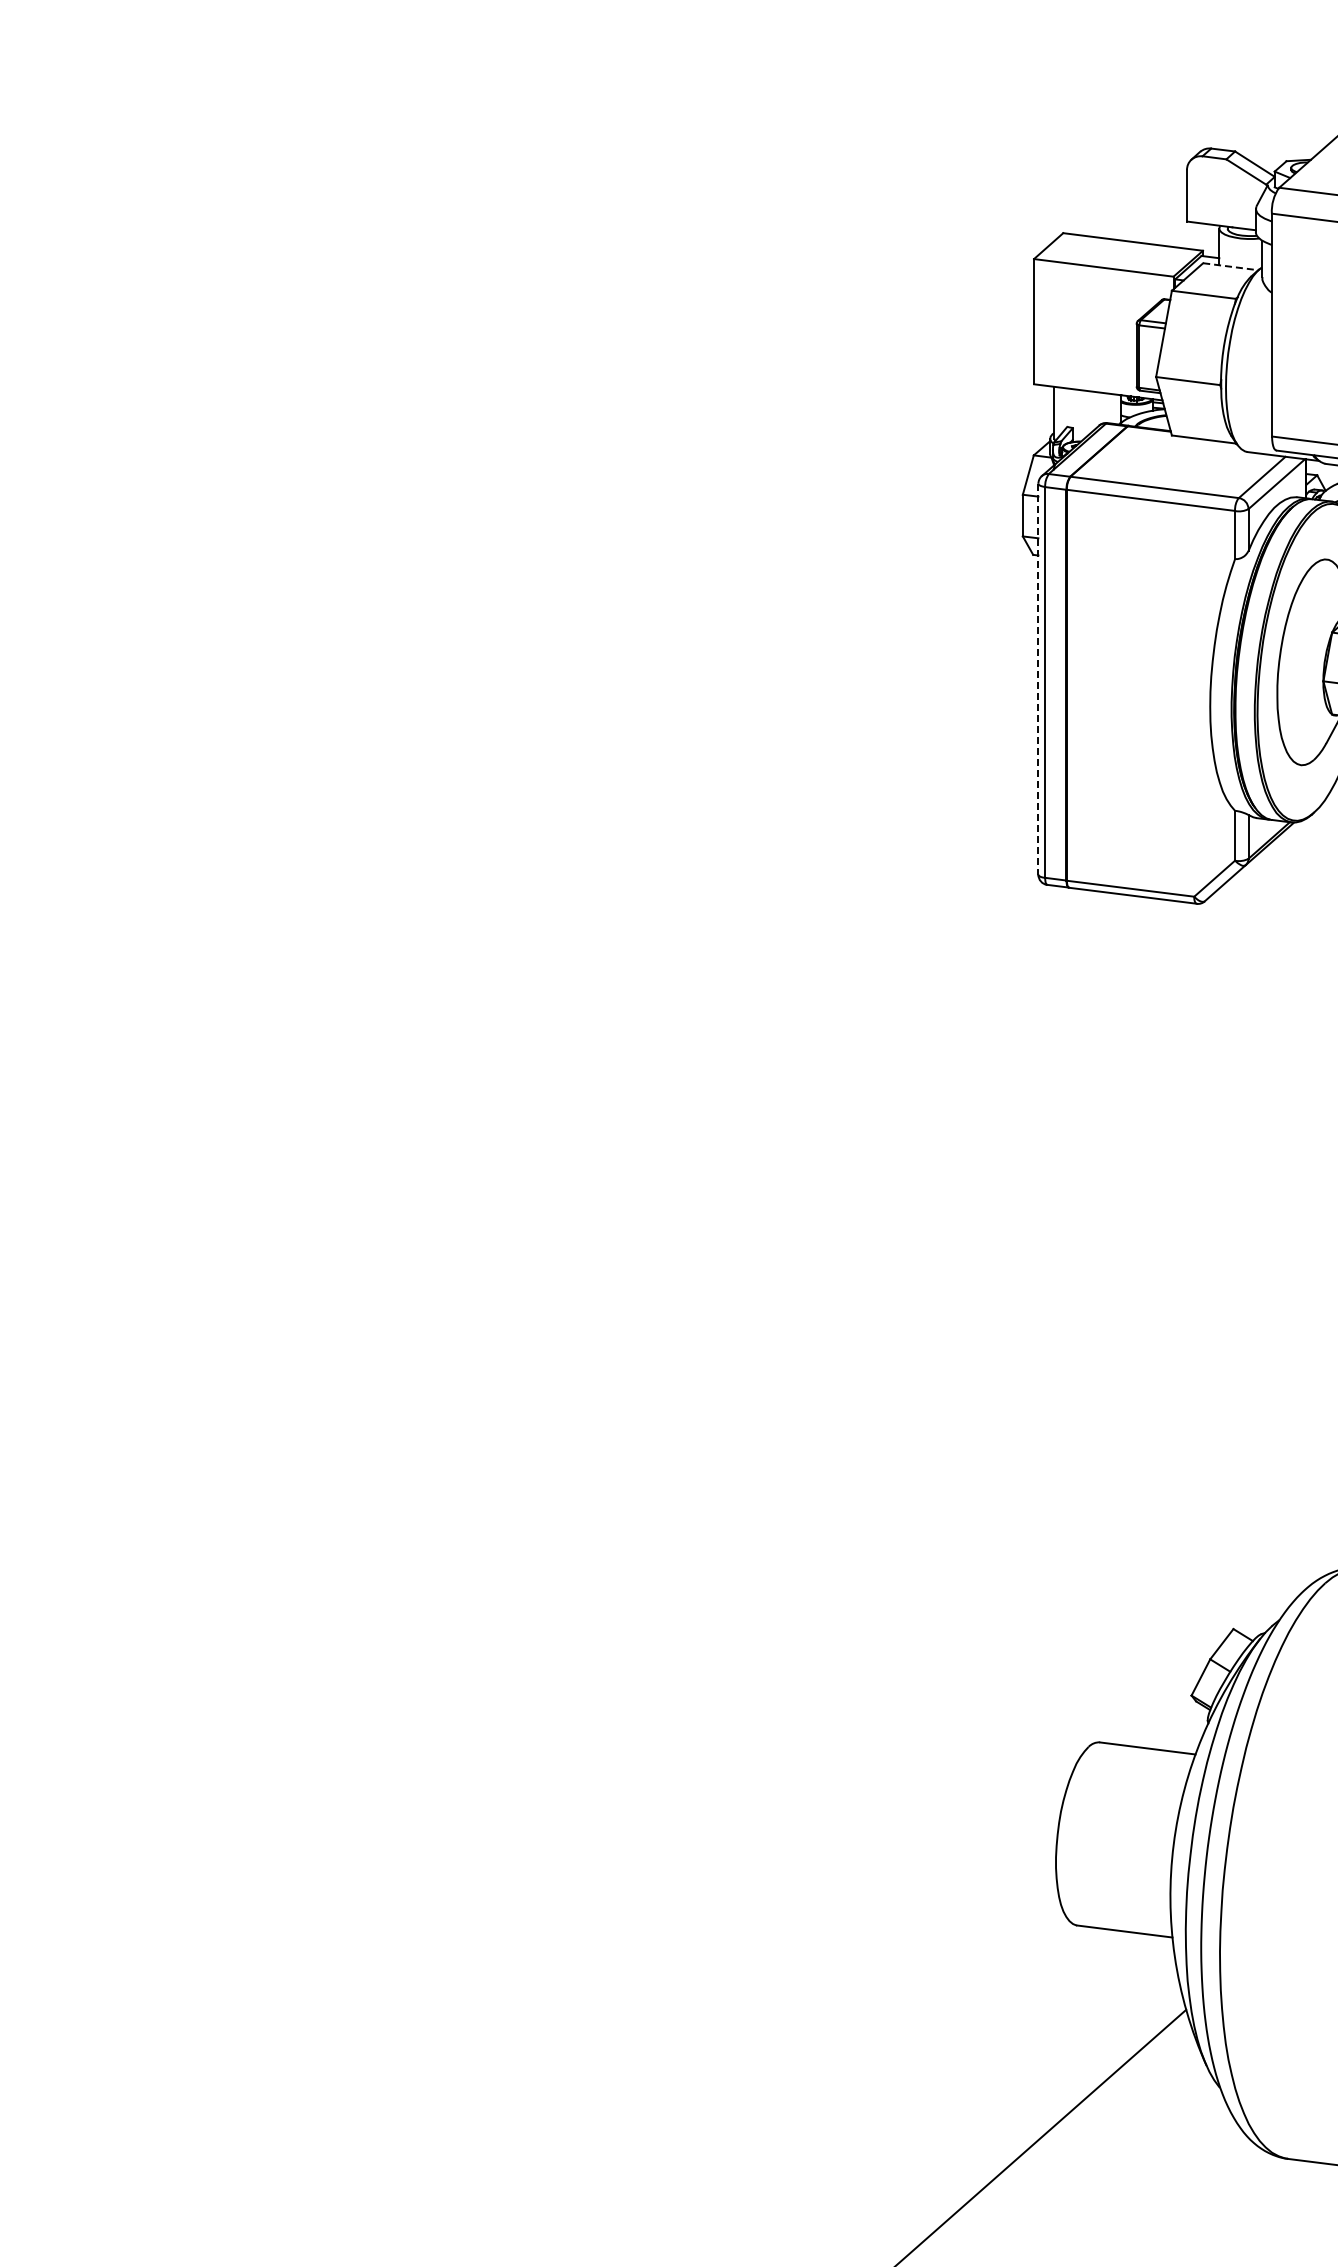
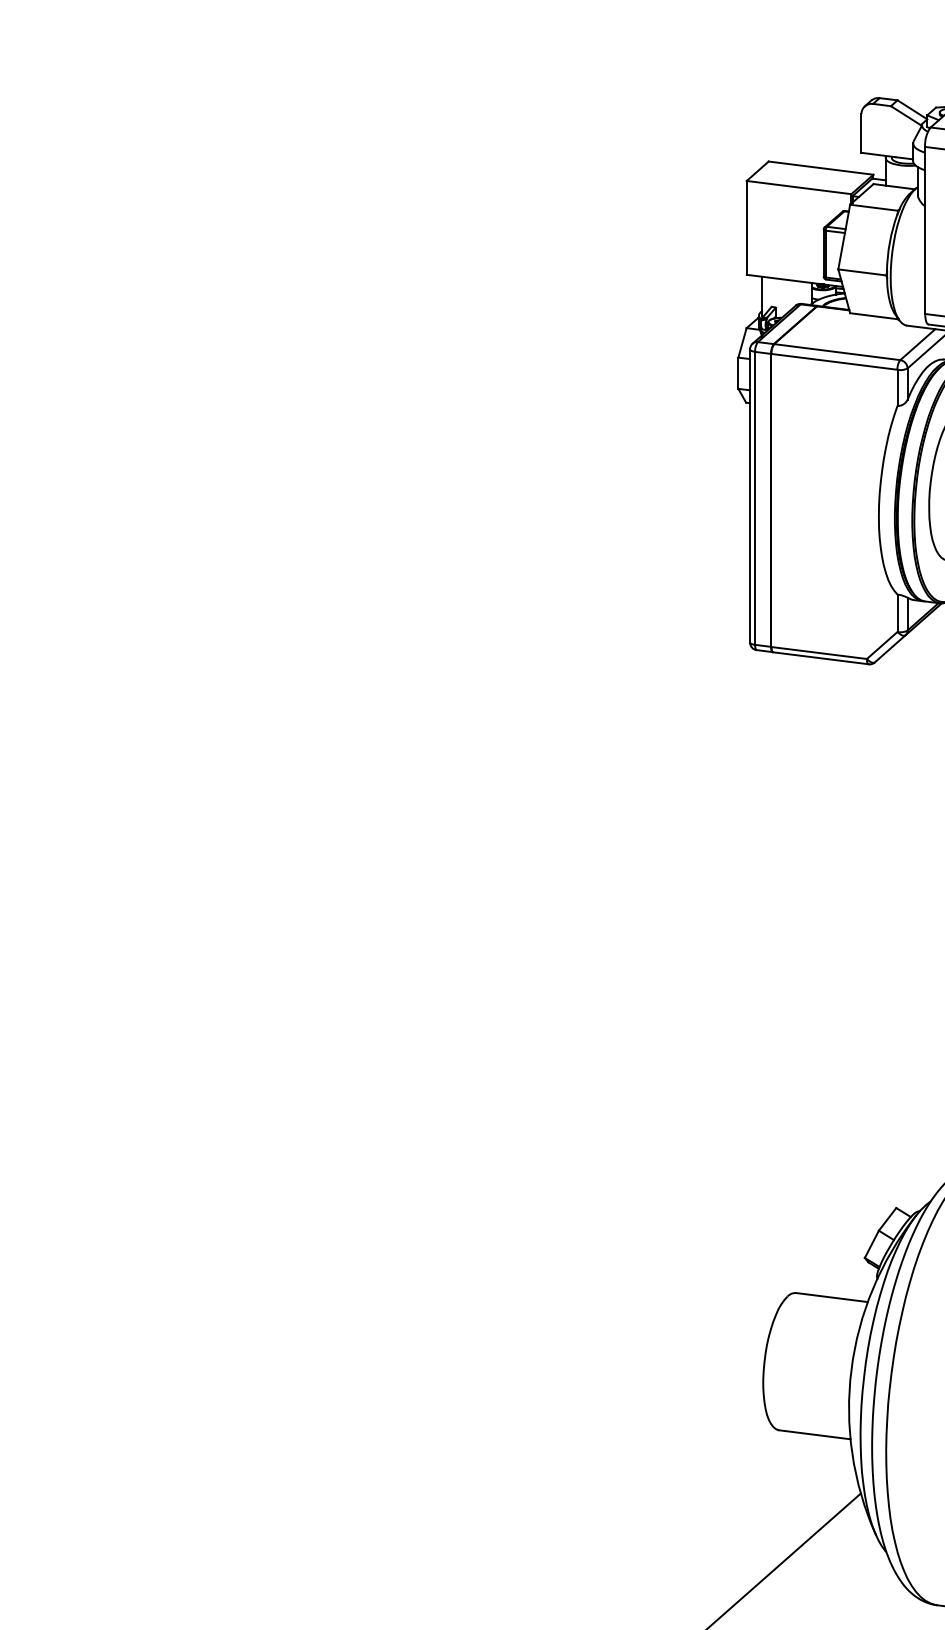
line: (1230, 266) -> (894, 186), dashed -> solid
line: (1038, 679) -> (750, 496), dashed -> solid

